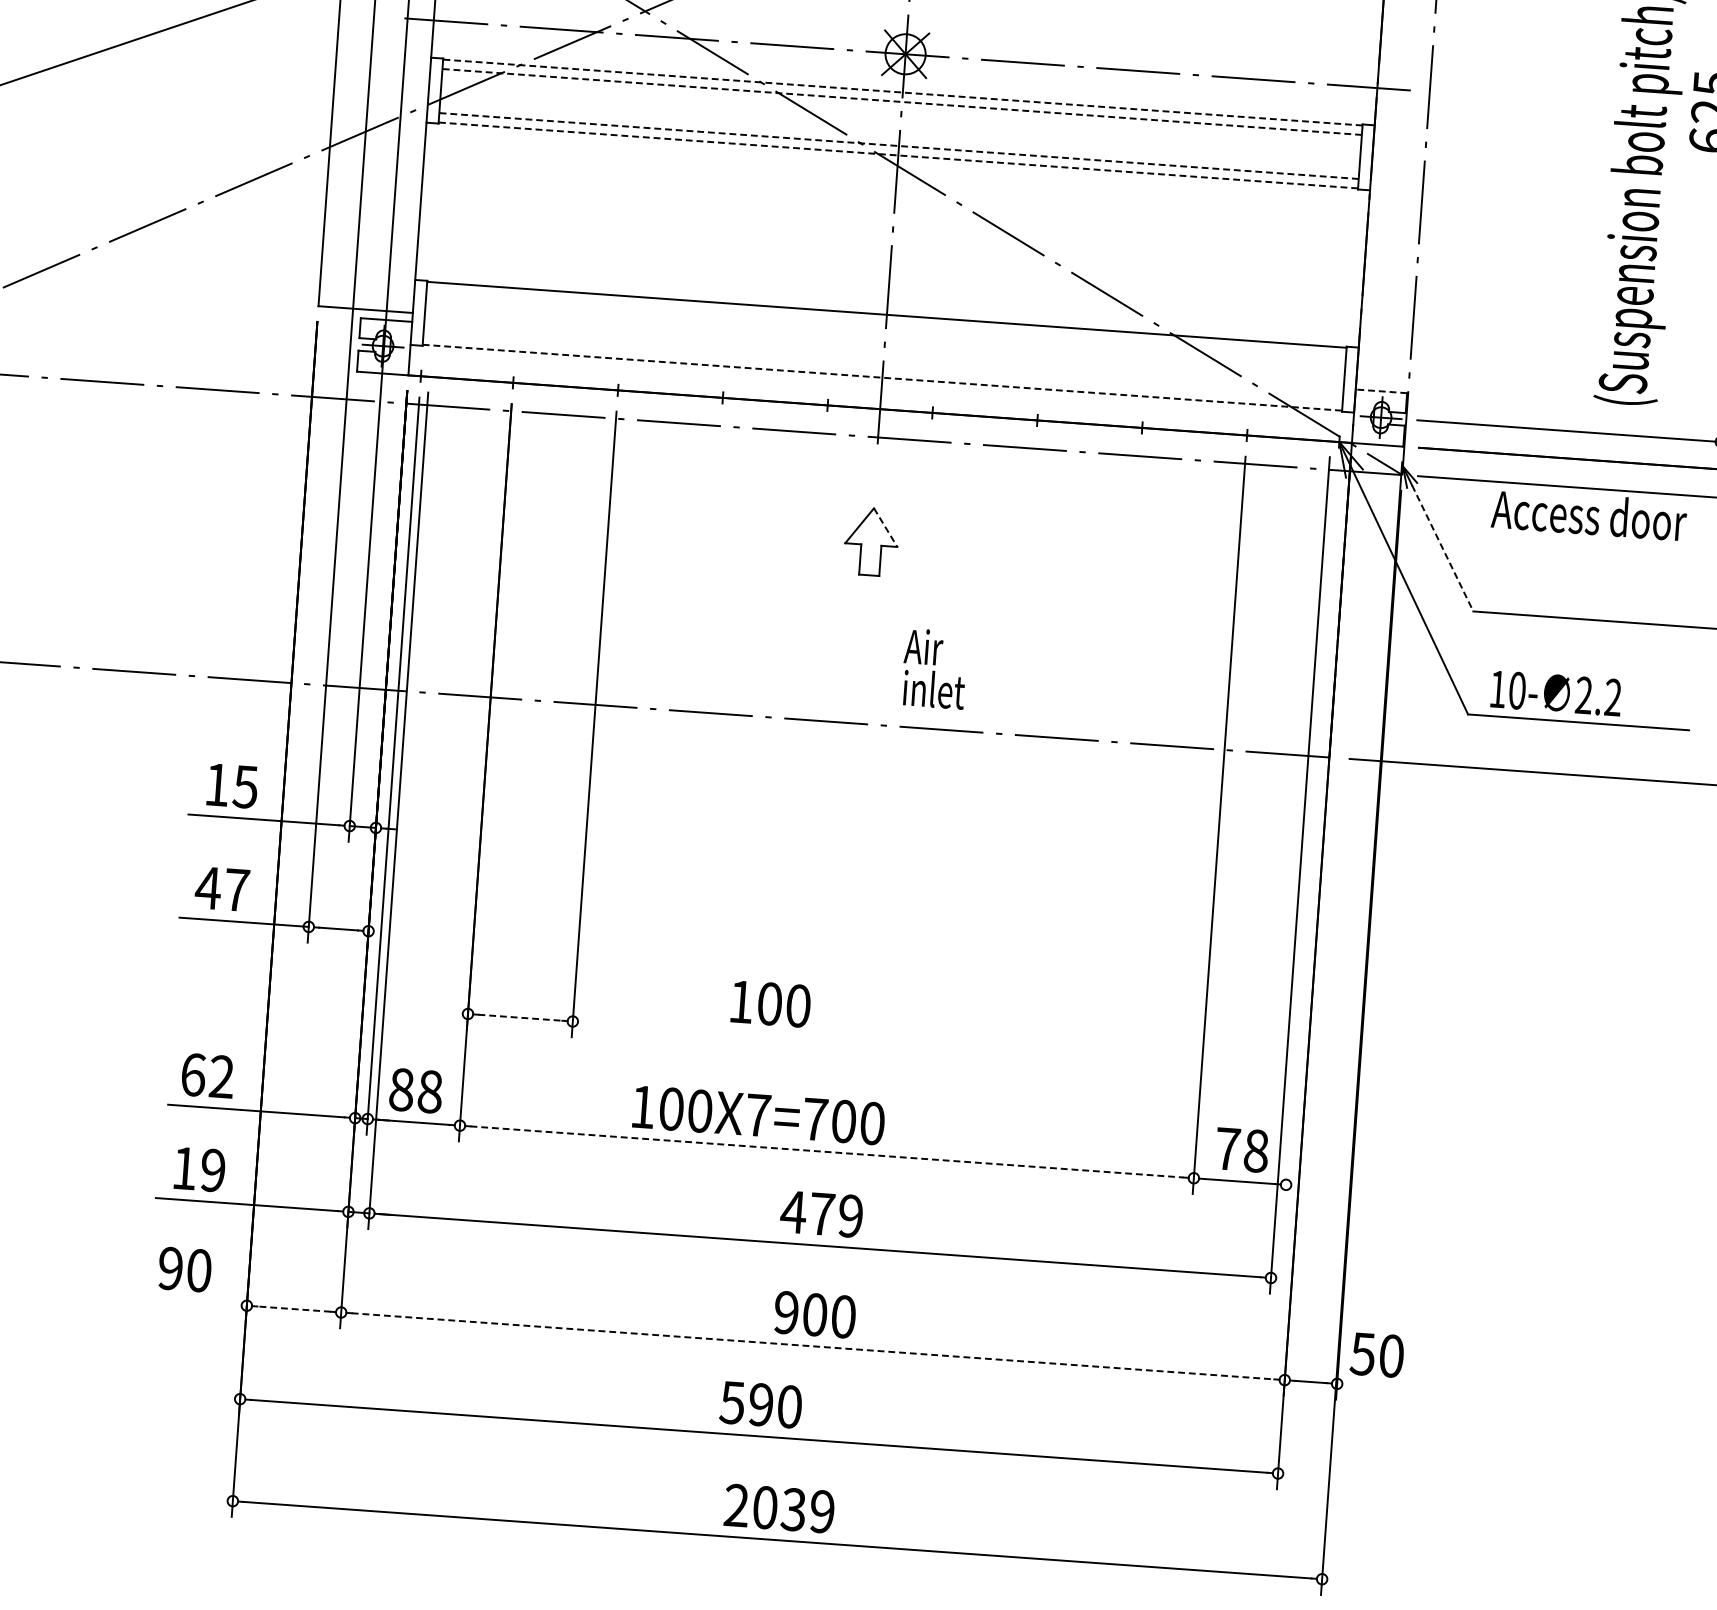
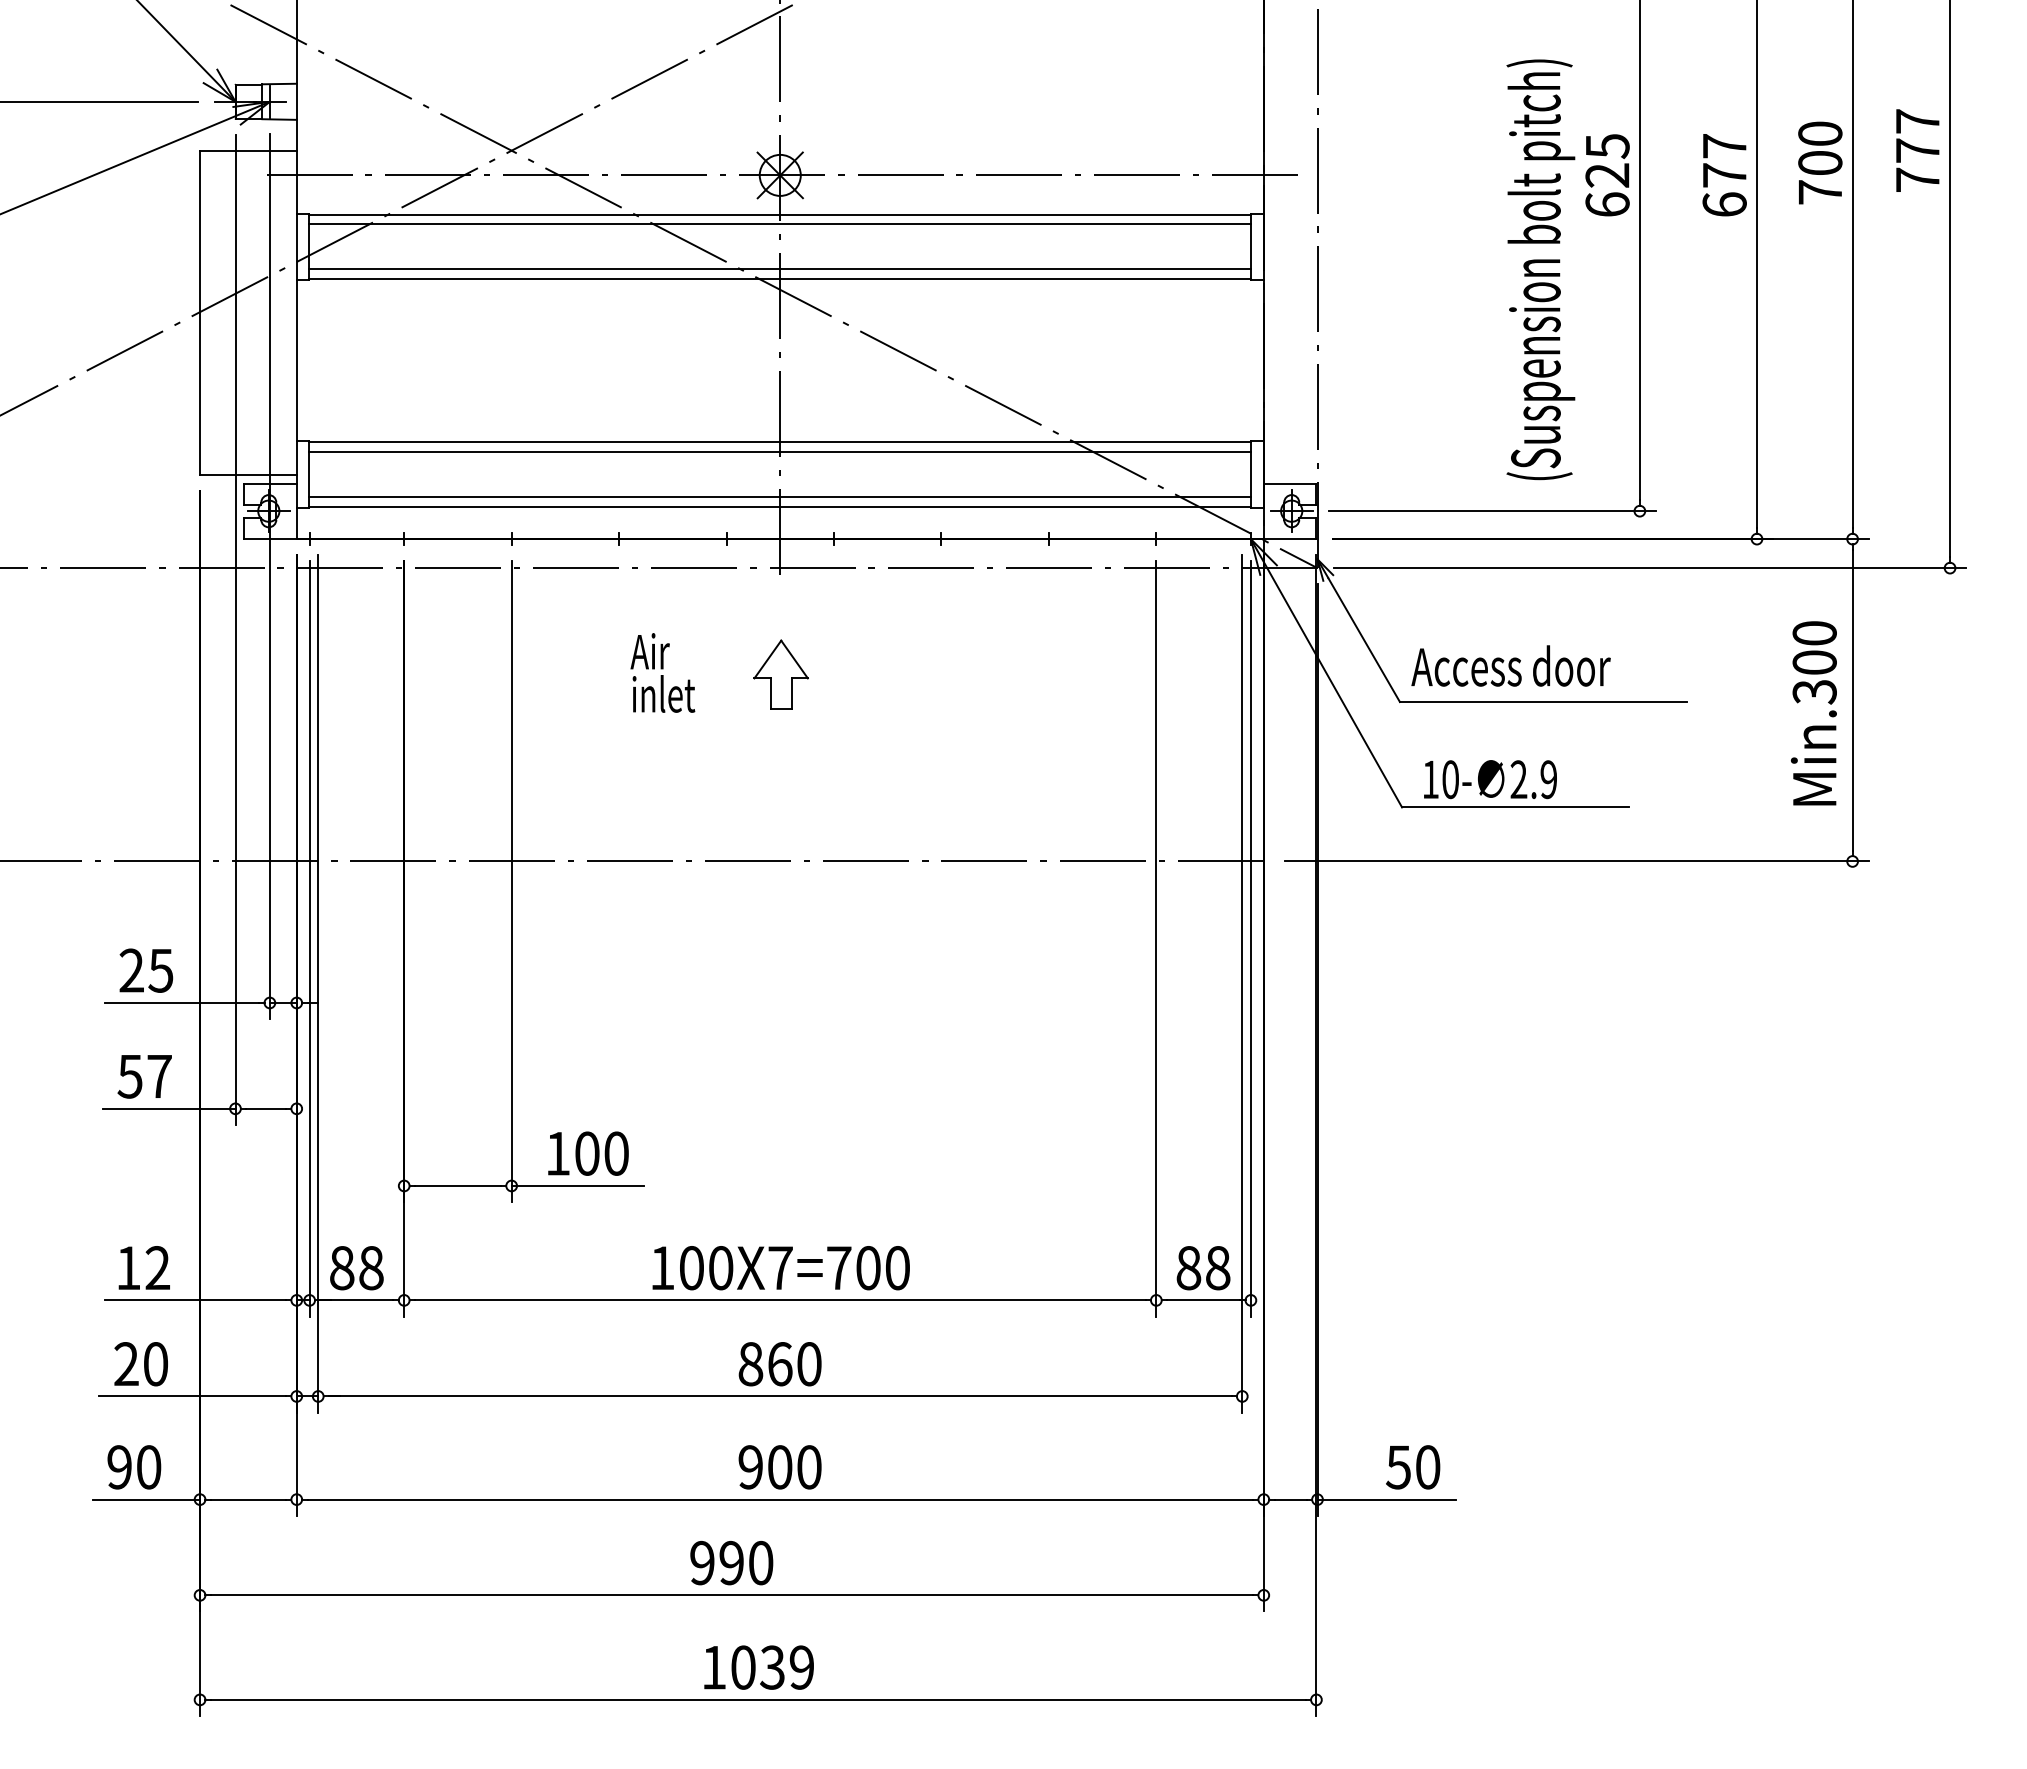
line: (902, 92) -> (779, 214), dashed -> solid
line: (901, 102) -> (779, 224), dashed -> solid
line: (898, 146) -> (779, 269), dashed -> solid
line: (897, 155) -> (779, 279), dashed -> solid
line: (886, 324) -> (780, 452), added
line: (883, 368) -> (780, 497), added
line: (882, 377) -> (780, 506), dashed -> solid
line: (1380, 391) -> (1289, 484), dashed -> solid
text: (1588, 514) -> (1510, 665), moved
line: (885, 527) -> (794, 659), dashed -> solid
line: (1443, 548) -> (1364, 640), dashed -> solid
text: (934, 668) -> (662, 672), moved
text: (1612, 698) -> (1548, 780), 2.2 -> 2.9
text: (216, 784) -> (131, 970), 15 -> 25
line: (1311, 831) -> (1250, 938), added
text: (208, 888) -> (130, 1076), 47 -> 57
text: (771, 1003) -> (588, 1153), moved
line: (520, 1017) -> (457, 1185), dashed -> solid
line: (637, 1025) -> (577, 1185), added
text: (194, 1075) -> (129, 1268), 62 -> 12
text: (758, 1115) -> (780, 1268), moved
text: (1227, 1149) -> (1188, 1268), 78 -> 88
line: (827, 1152) -> (780, 1300), dashed -> solid
text: (198, 1169) -> (140, 1364), 19 -> 20
text: (821, 1214) -> (779, 1364), 479 -> 860
line: (194, 1301) -> (146, 1499), added
line: (294, 1309) -> (248, 1499), dashed -> solid
line: (813, 1346) -> (780, 1499), dashed -> solid
text: (1377, 1355) -> (1413, 1467), moved
line: (1404, 1388) -> (1386, 1499), added
text: (731, 1402) -> (701, 1562), 590 -> 990
text: (737, 1505) -> (714, 1667), 2039 -> 1039

